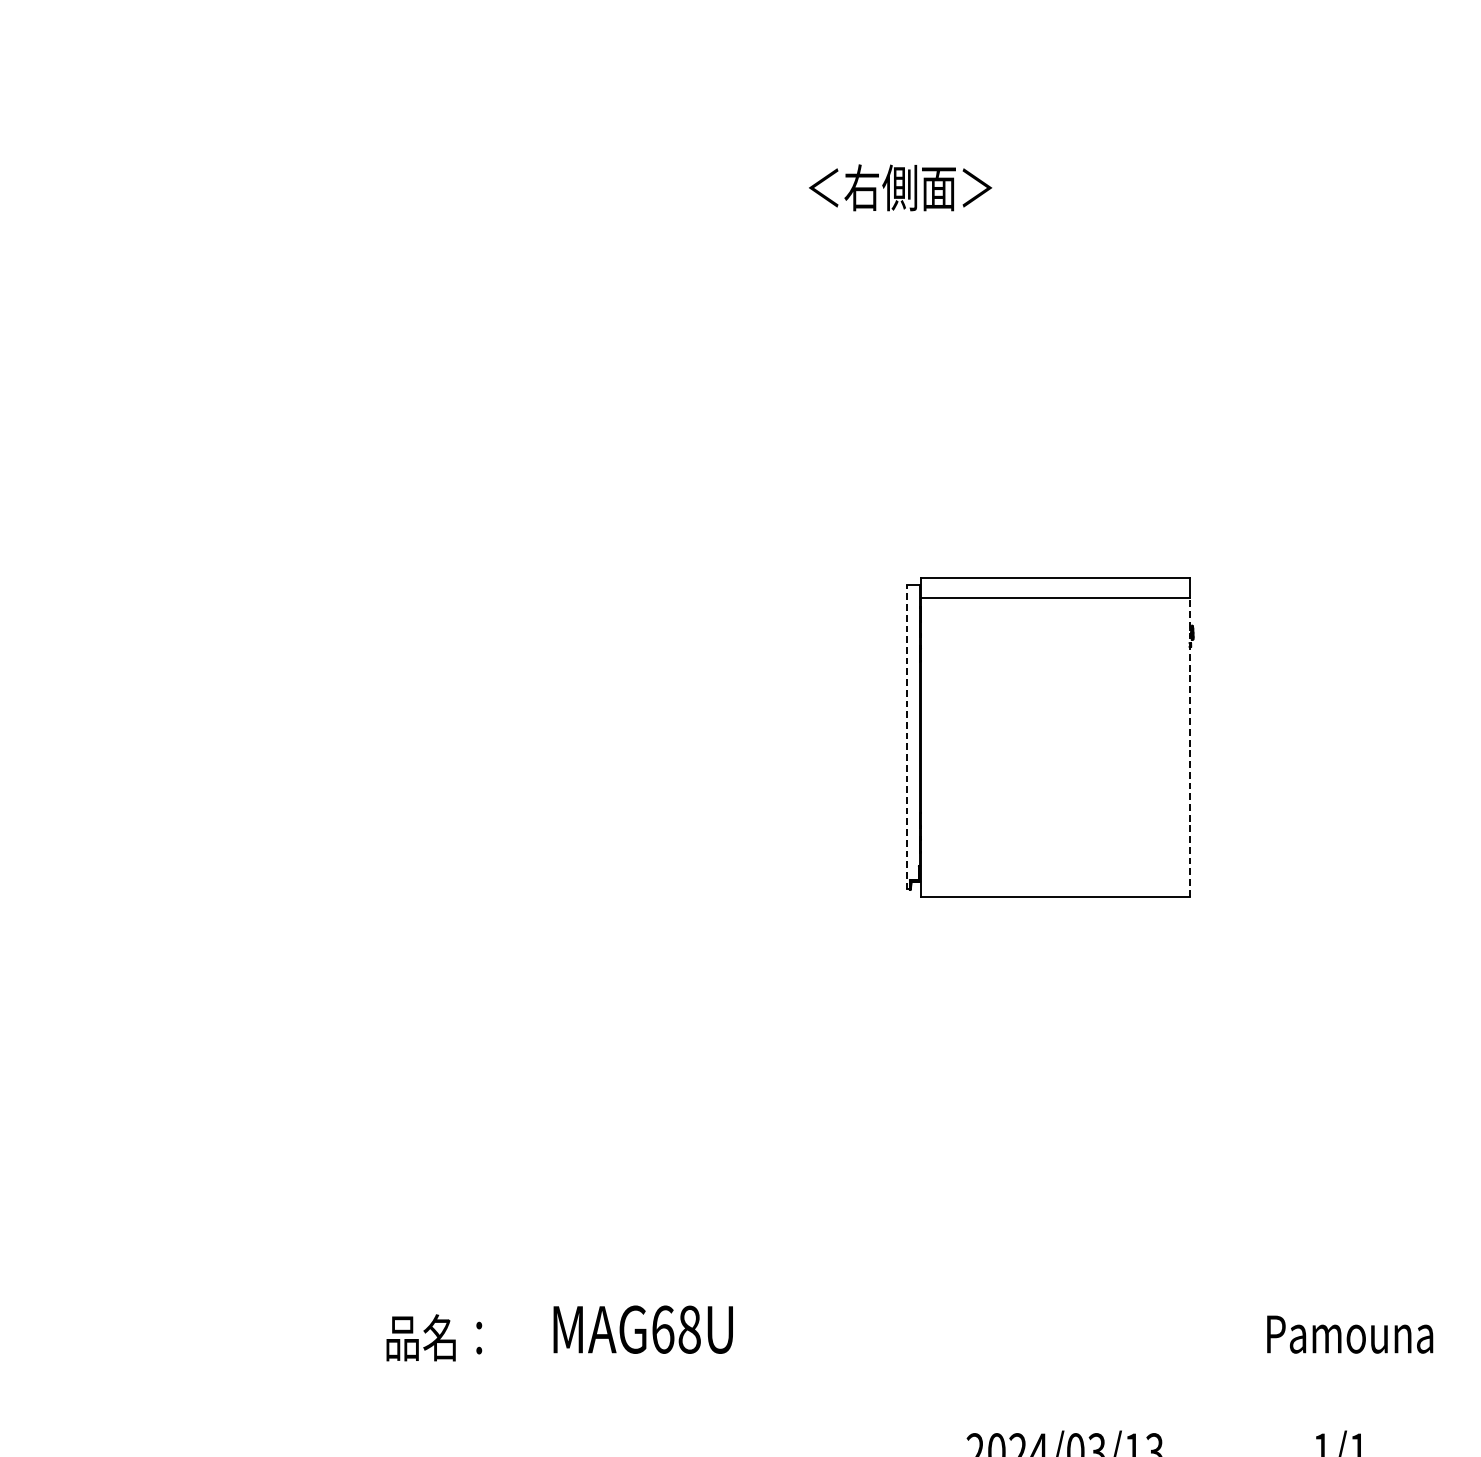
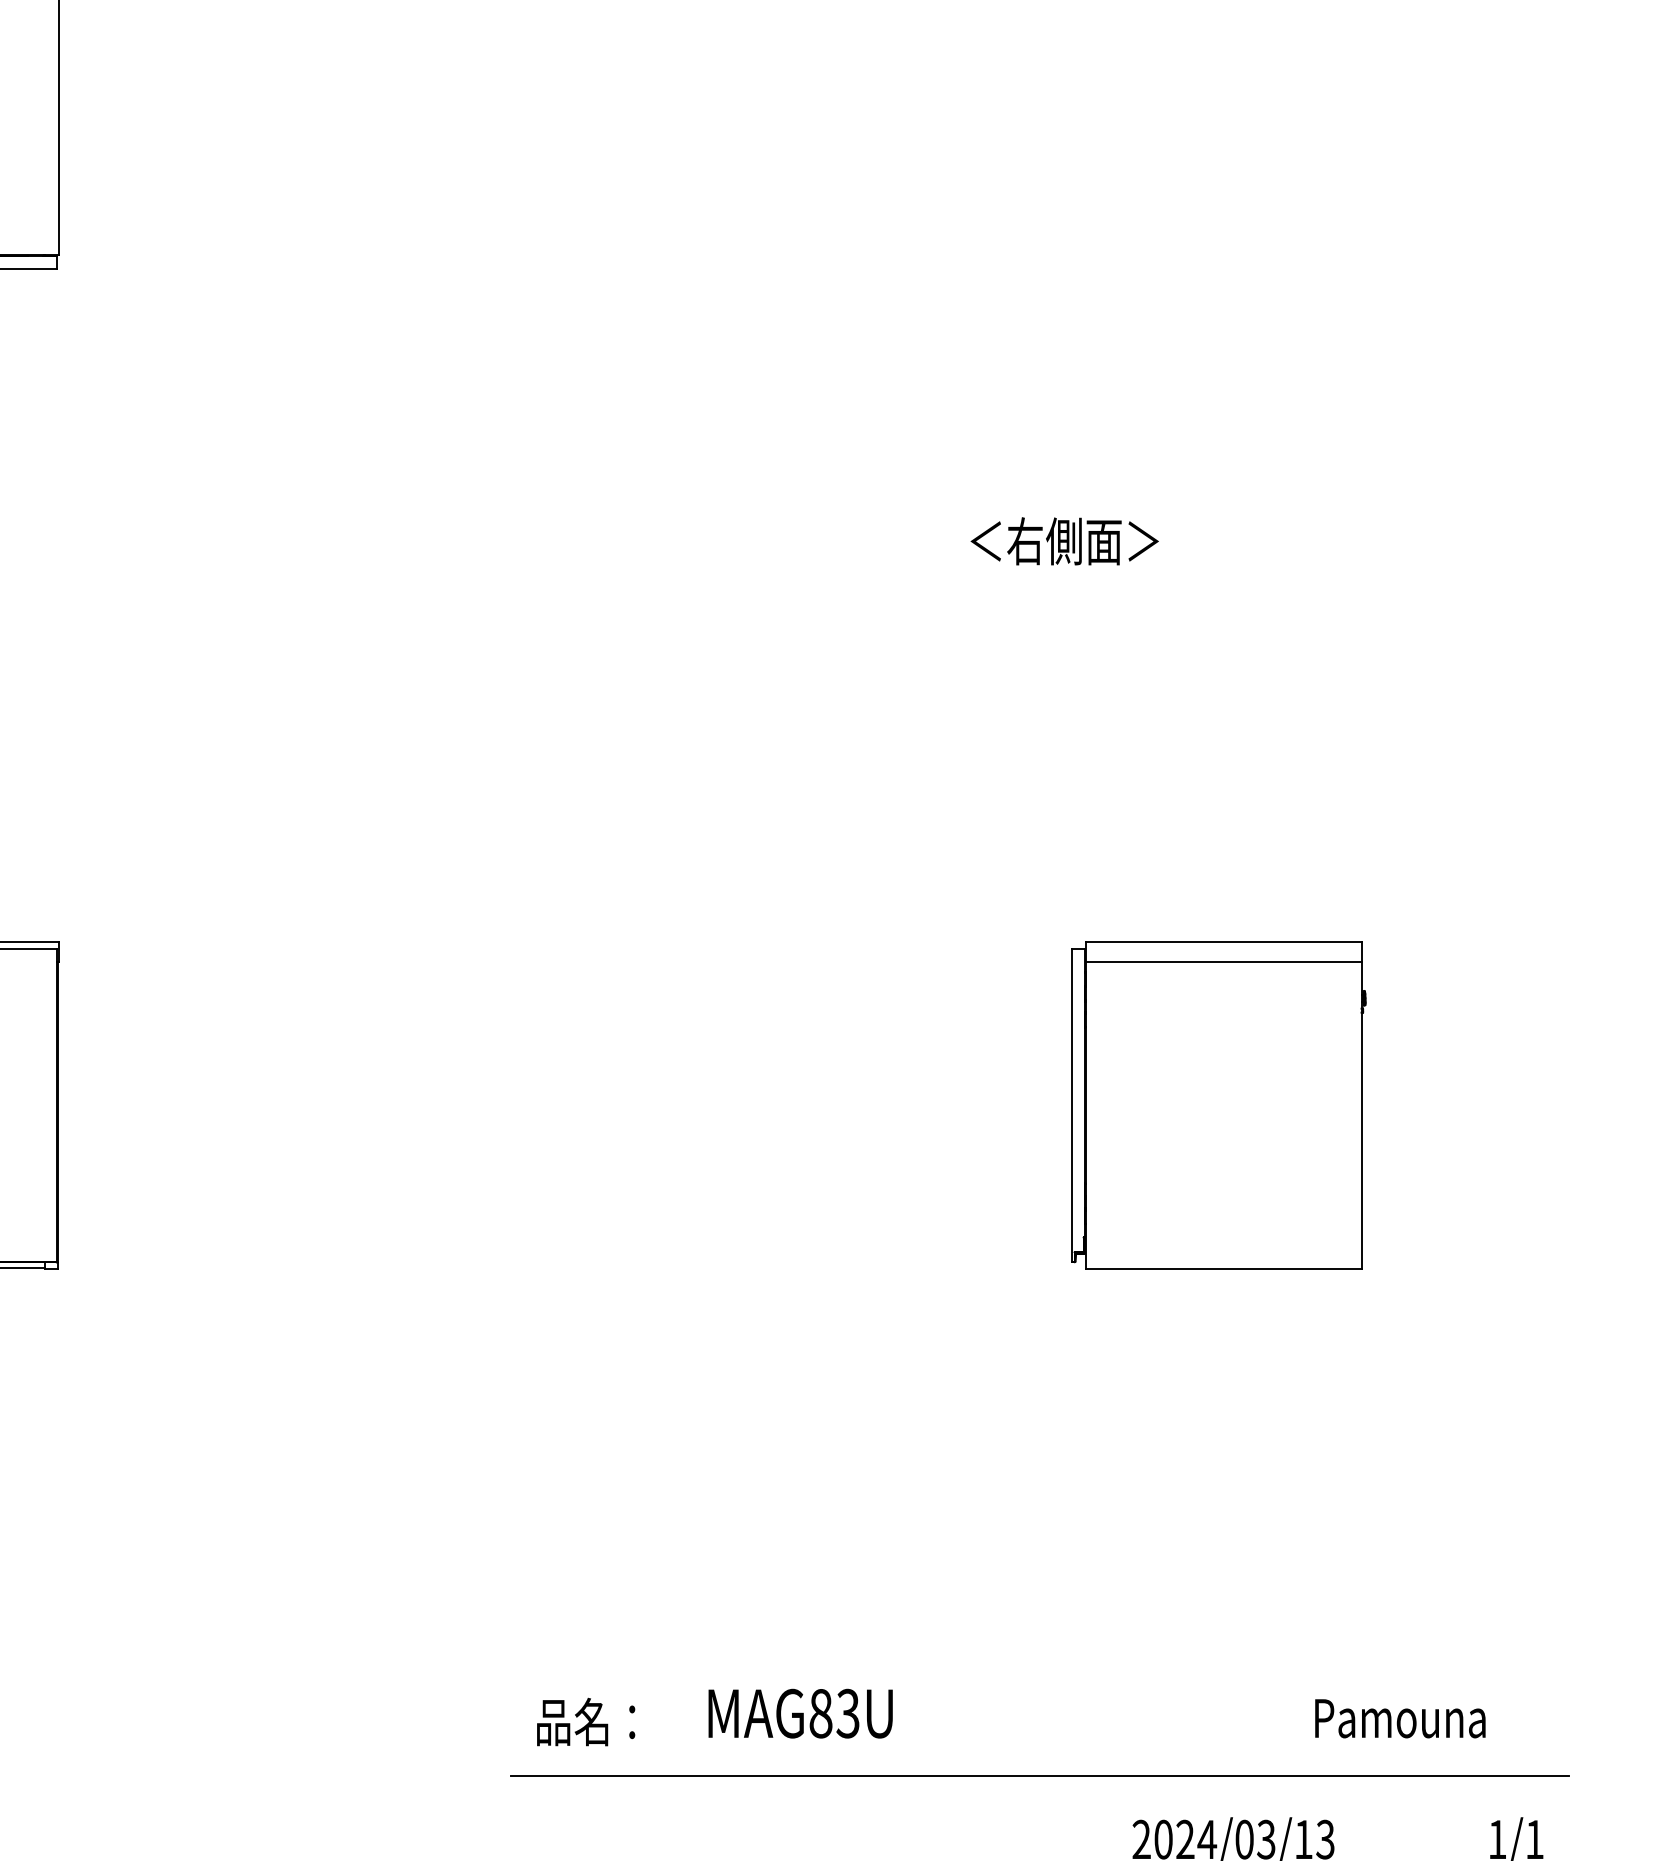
line: (907, 736) -> (1071, 1104), dashed -> solid
line: (1189, 747) -> (1361, 1115), dashed -> solid
text: (676, 1329) -> (834, 1713), MAG68U -> MAG83U
text: (1350, 1334) -> (1400, 1718), moved
line: (875, 1390) -> (1039, 1776), added

